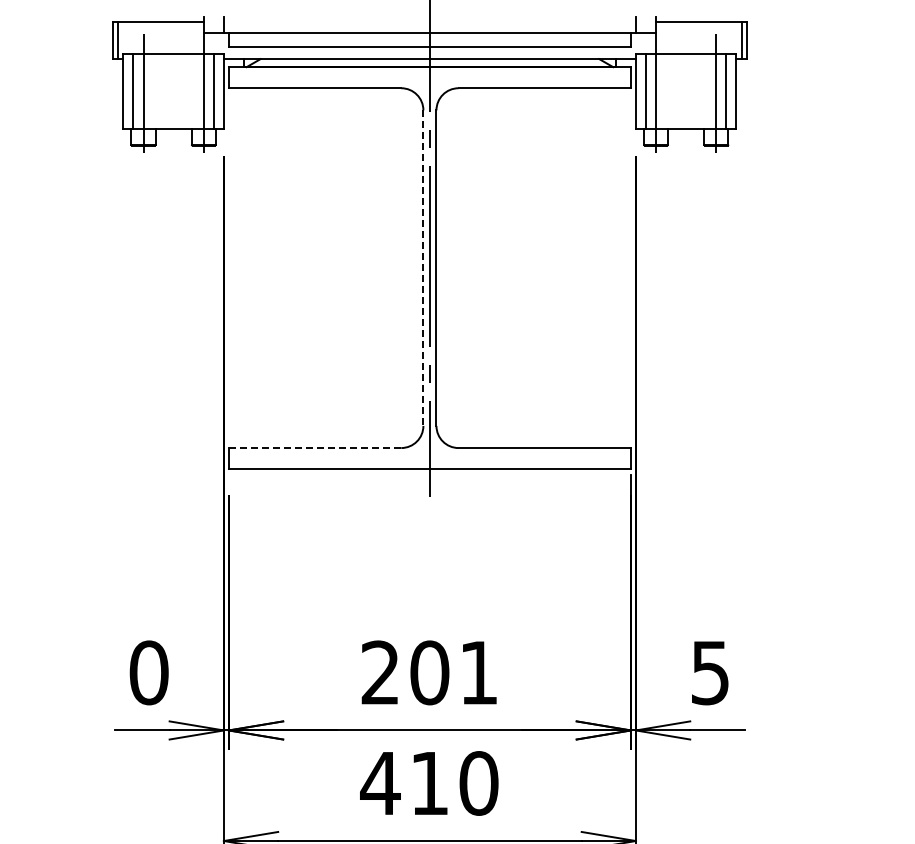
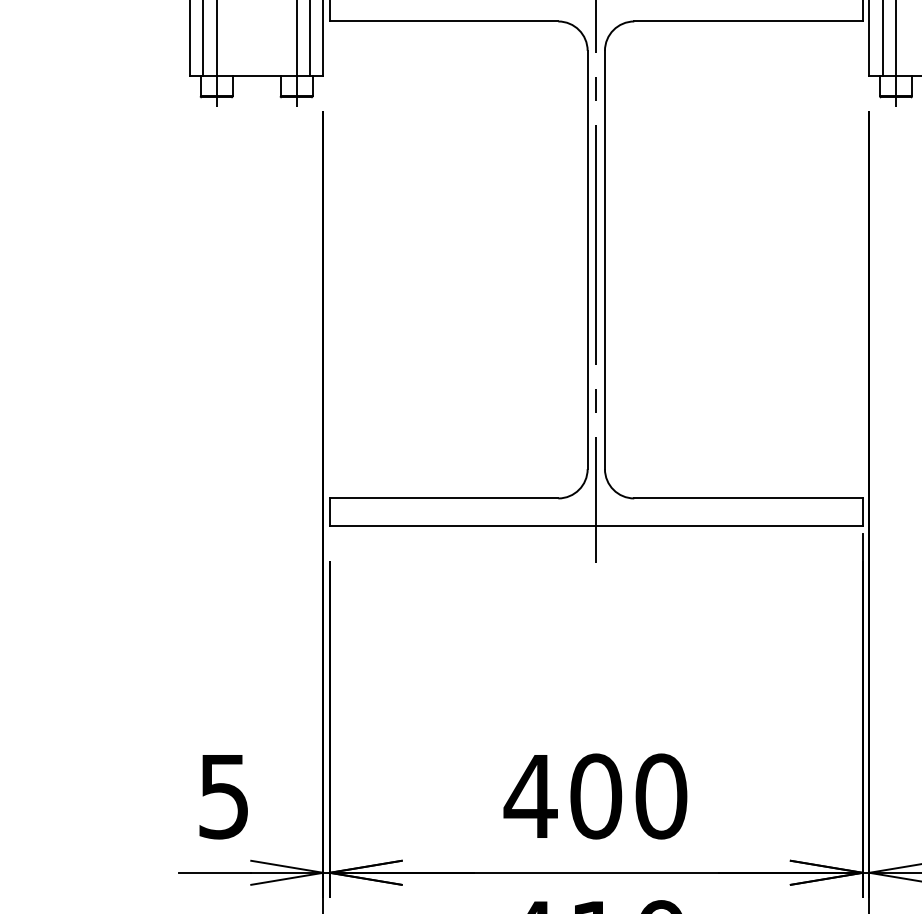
line: (423, 268) -> (587, 260), dashed -> solid
line: (314, 448) -> (443, 499), dashed -> solid
text: (148, 672) -> (223, 795), 0 -> 5
text: (429, 672) -> (595, 795), 201 -> 400

